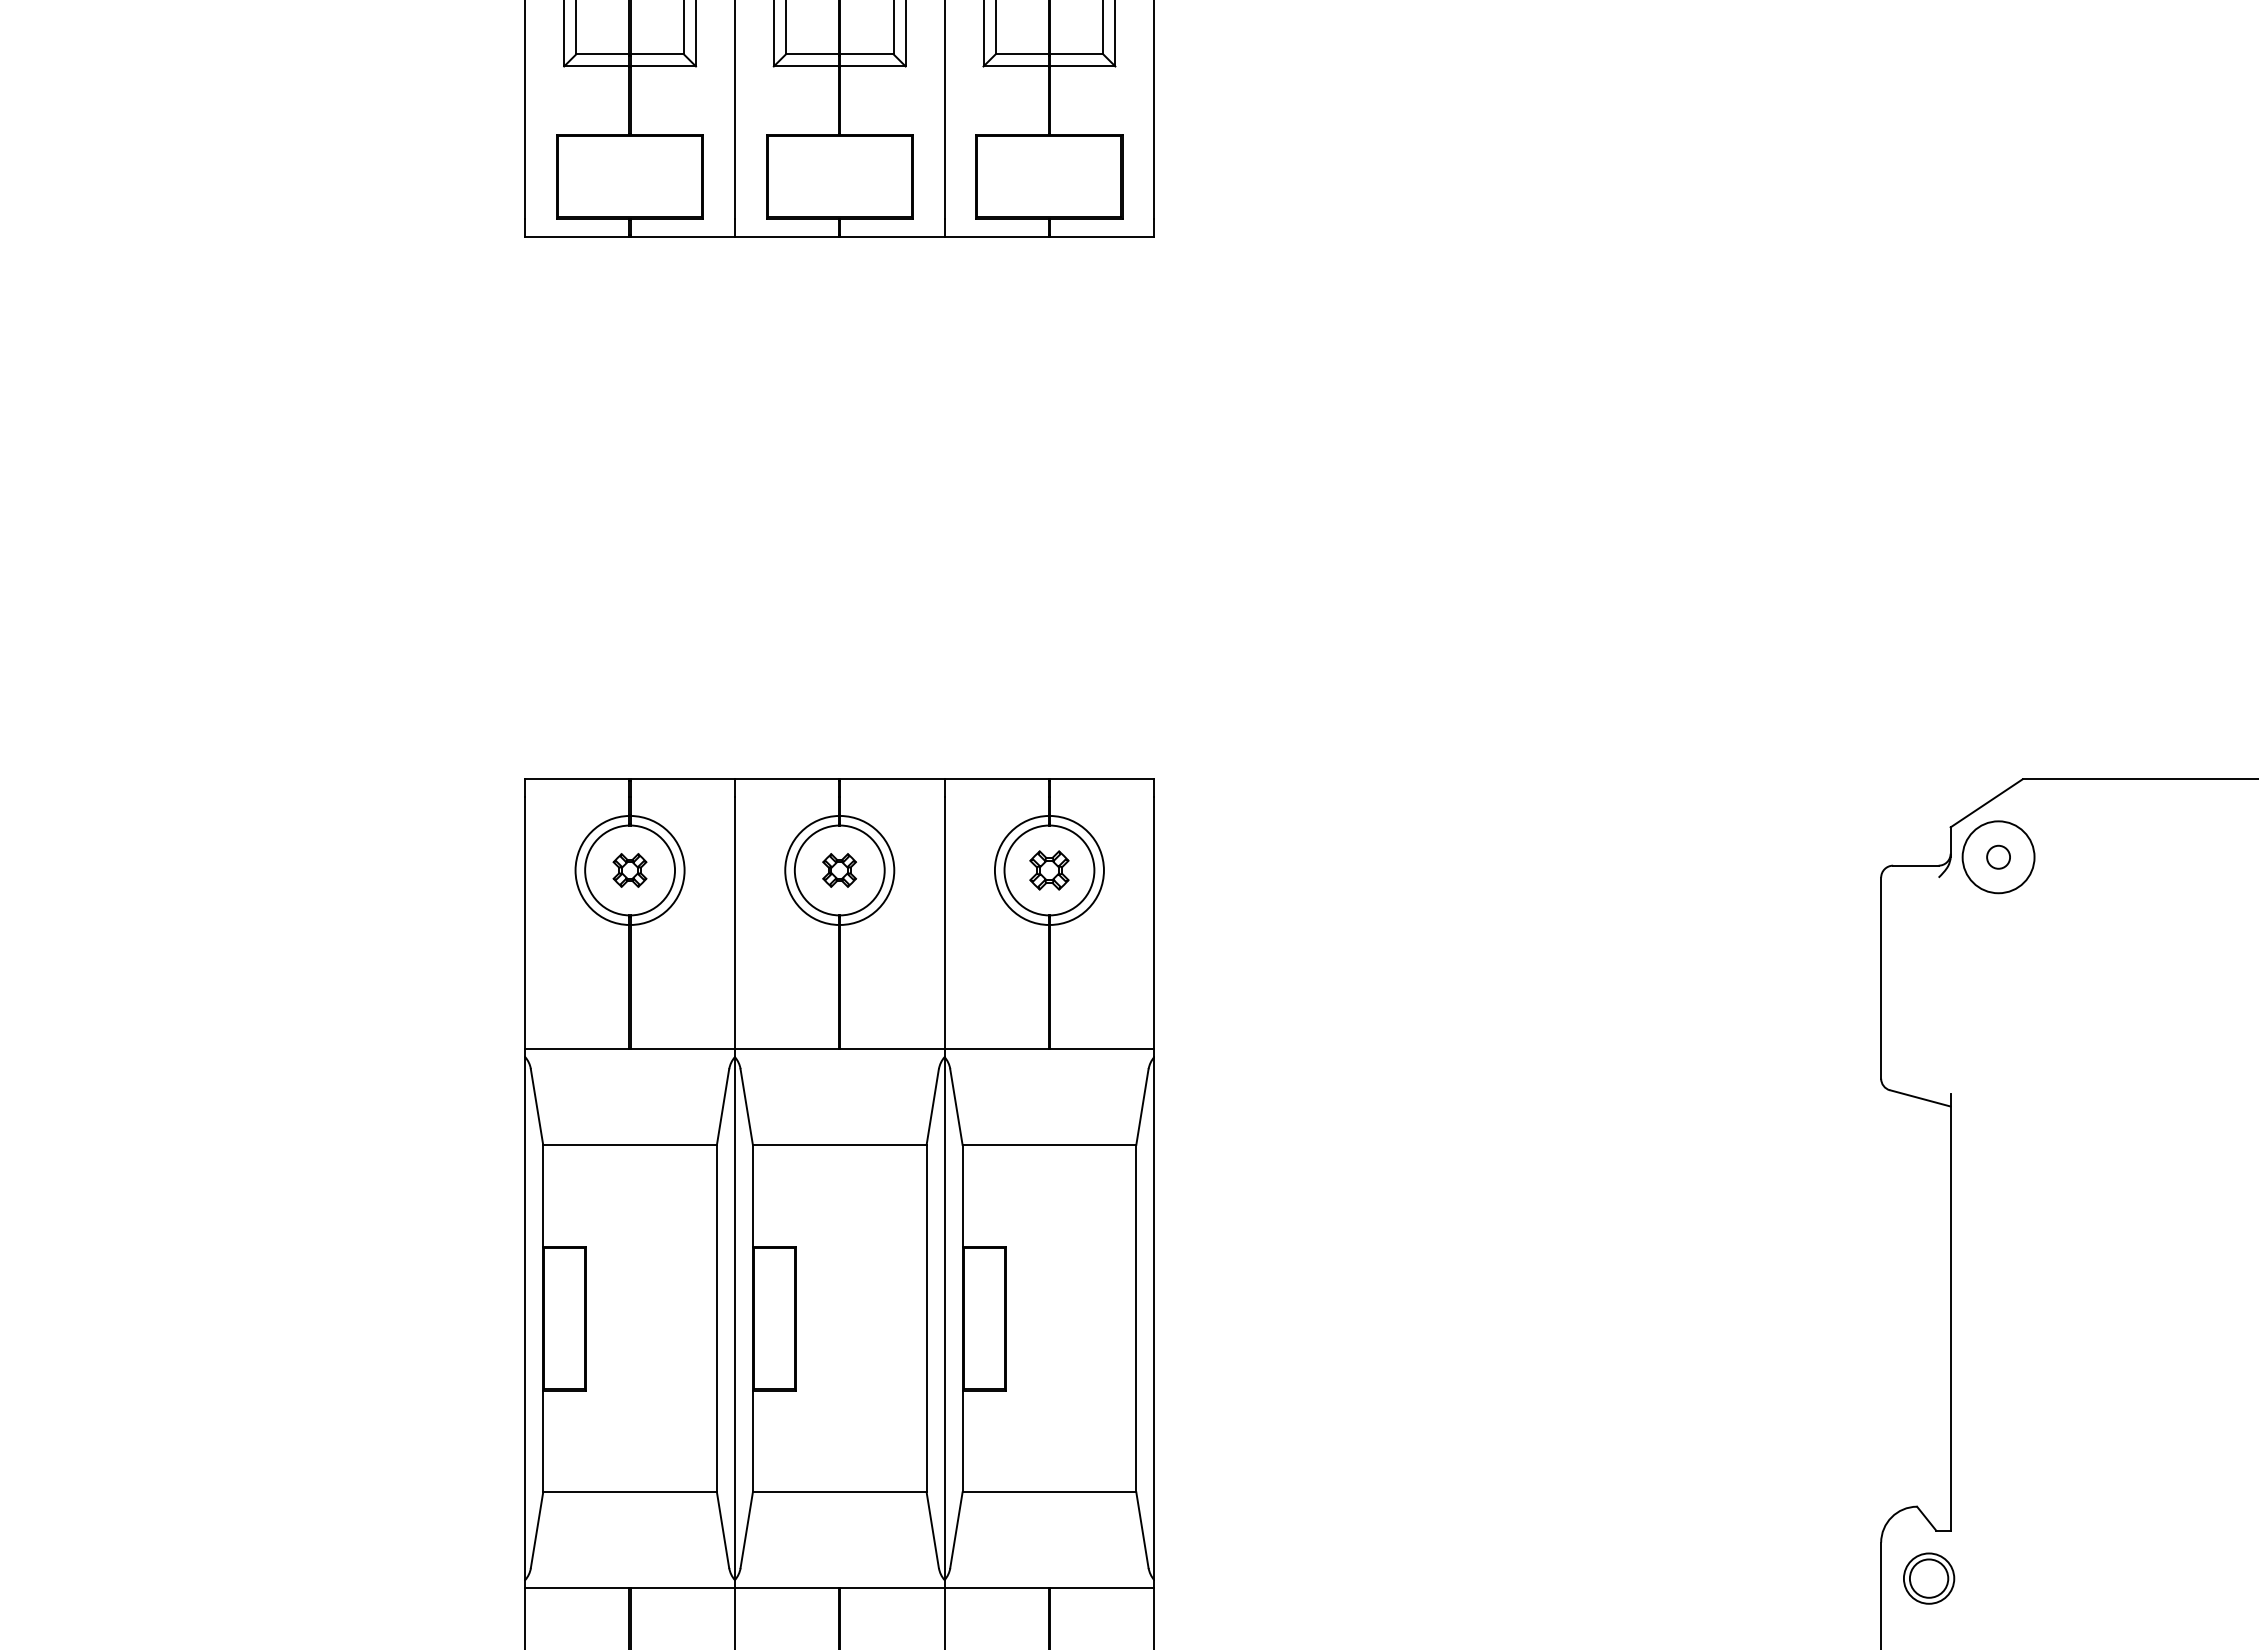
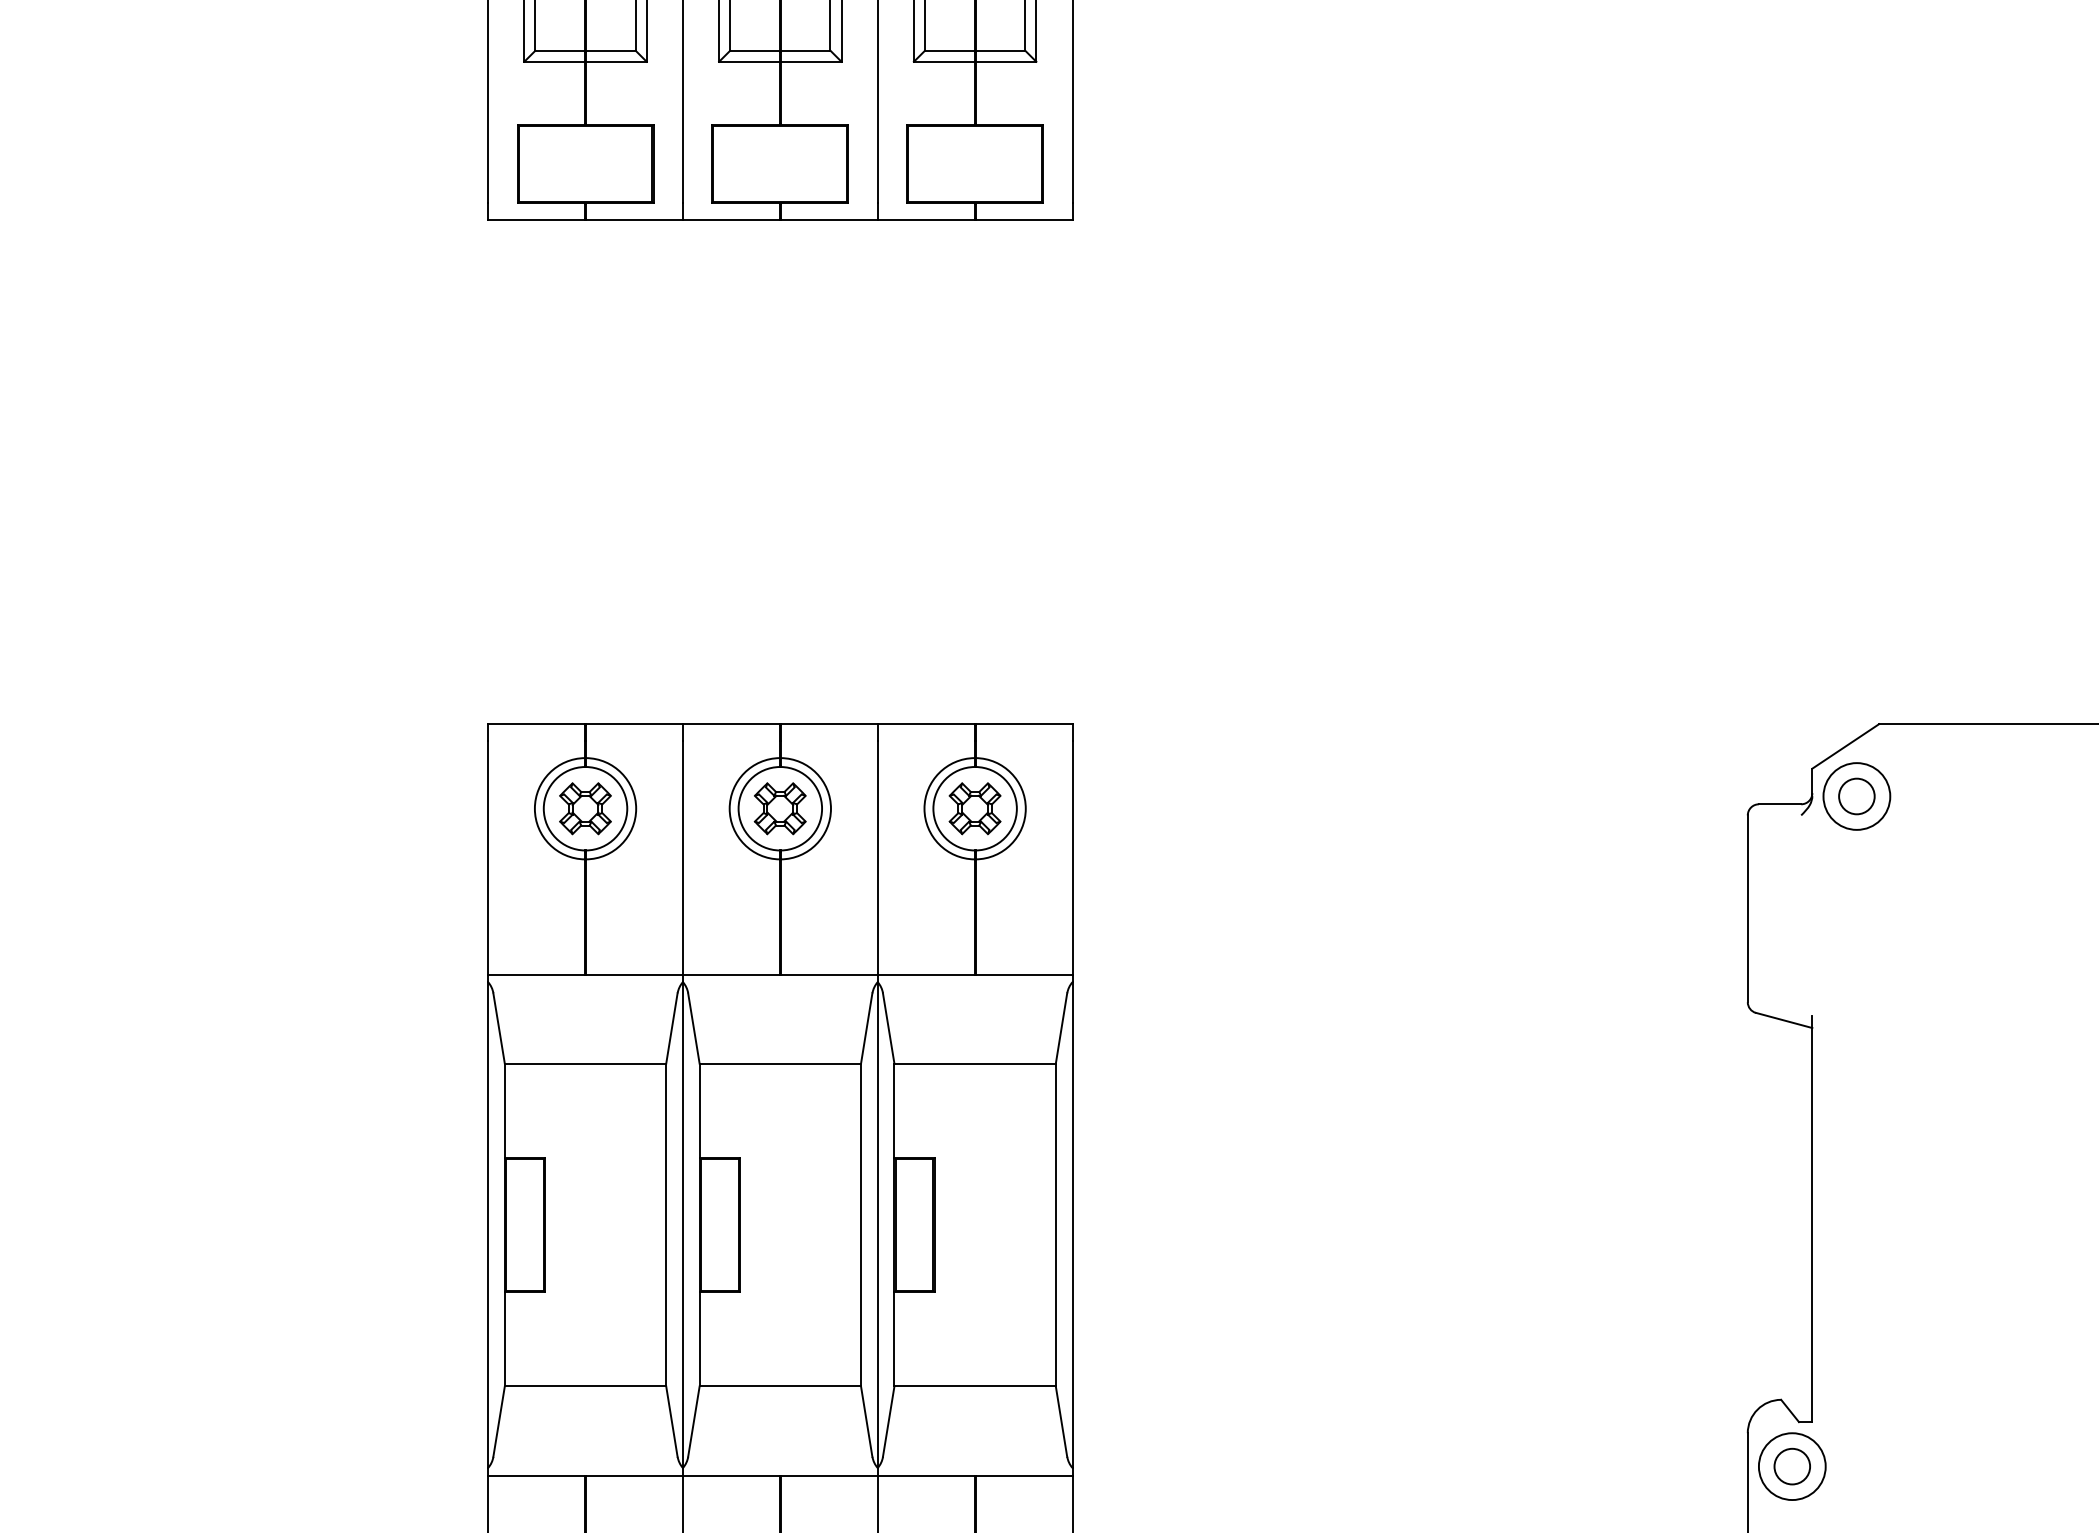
circle: (1998, 857) -> (1856, 796), size x1.67
part: (629, 870) -> (584, 808), size x1.67
part: (839, 870) -> (780, 808), size x1.67
part: (1049, 870) -> (975, 808), size x1.43
circle: (1929, 1578) -> (1792, 1466), size x1.43

